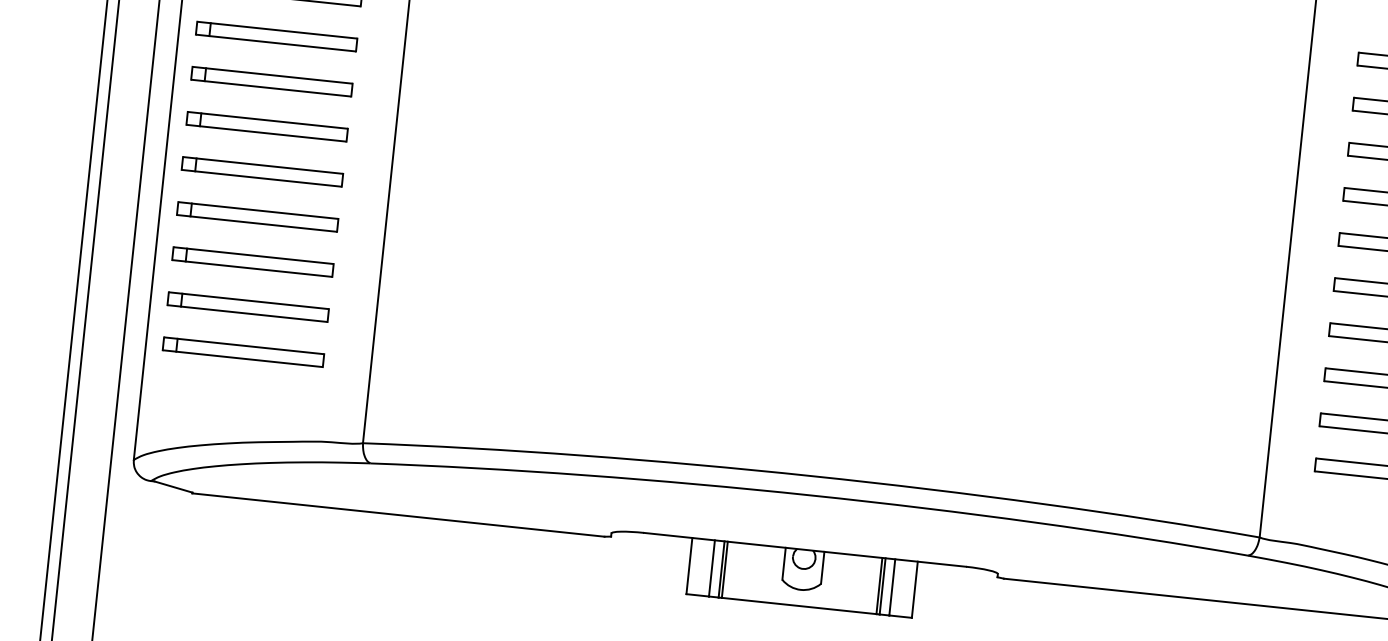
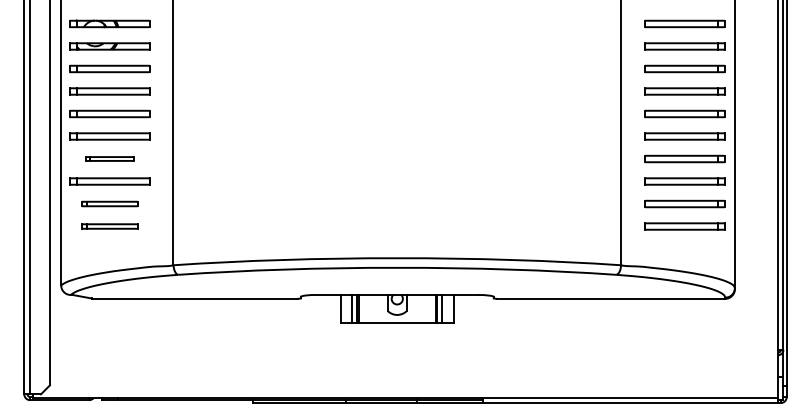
part: (257, 215) -> (109, 158), size x0.6
part: (247, 306) -> (109, 203), size x0.7
part: (242, 352) -> (109, 226), size x0.7

